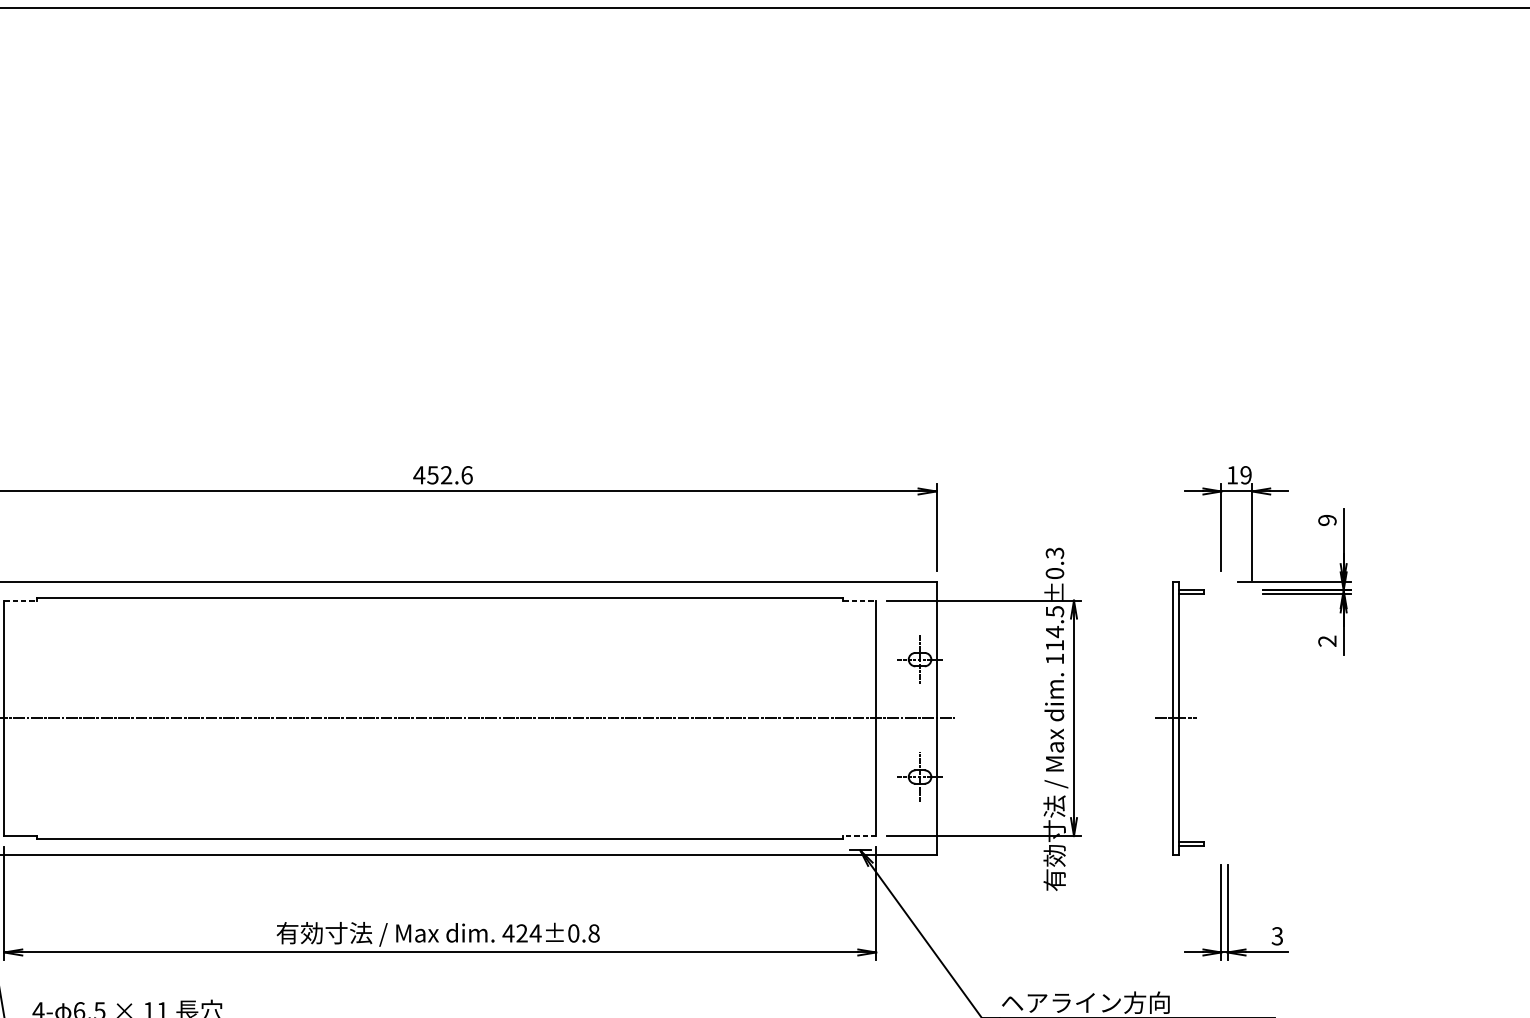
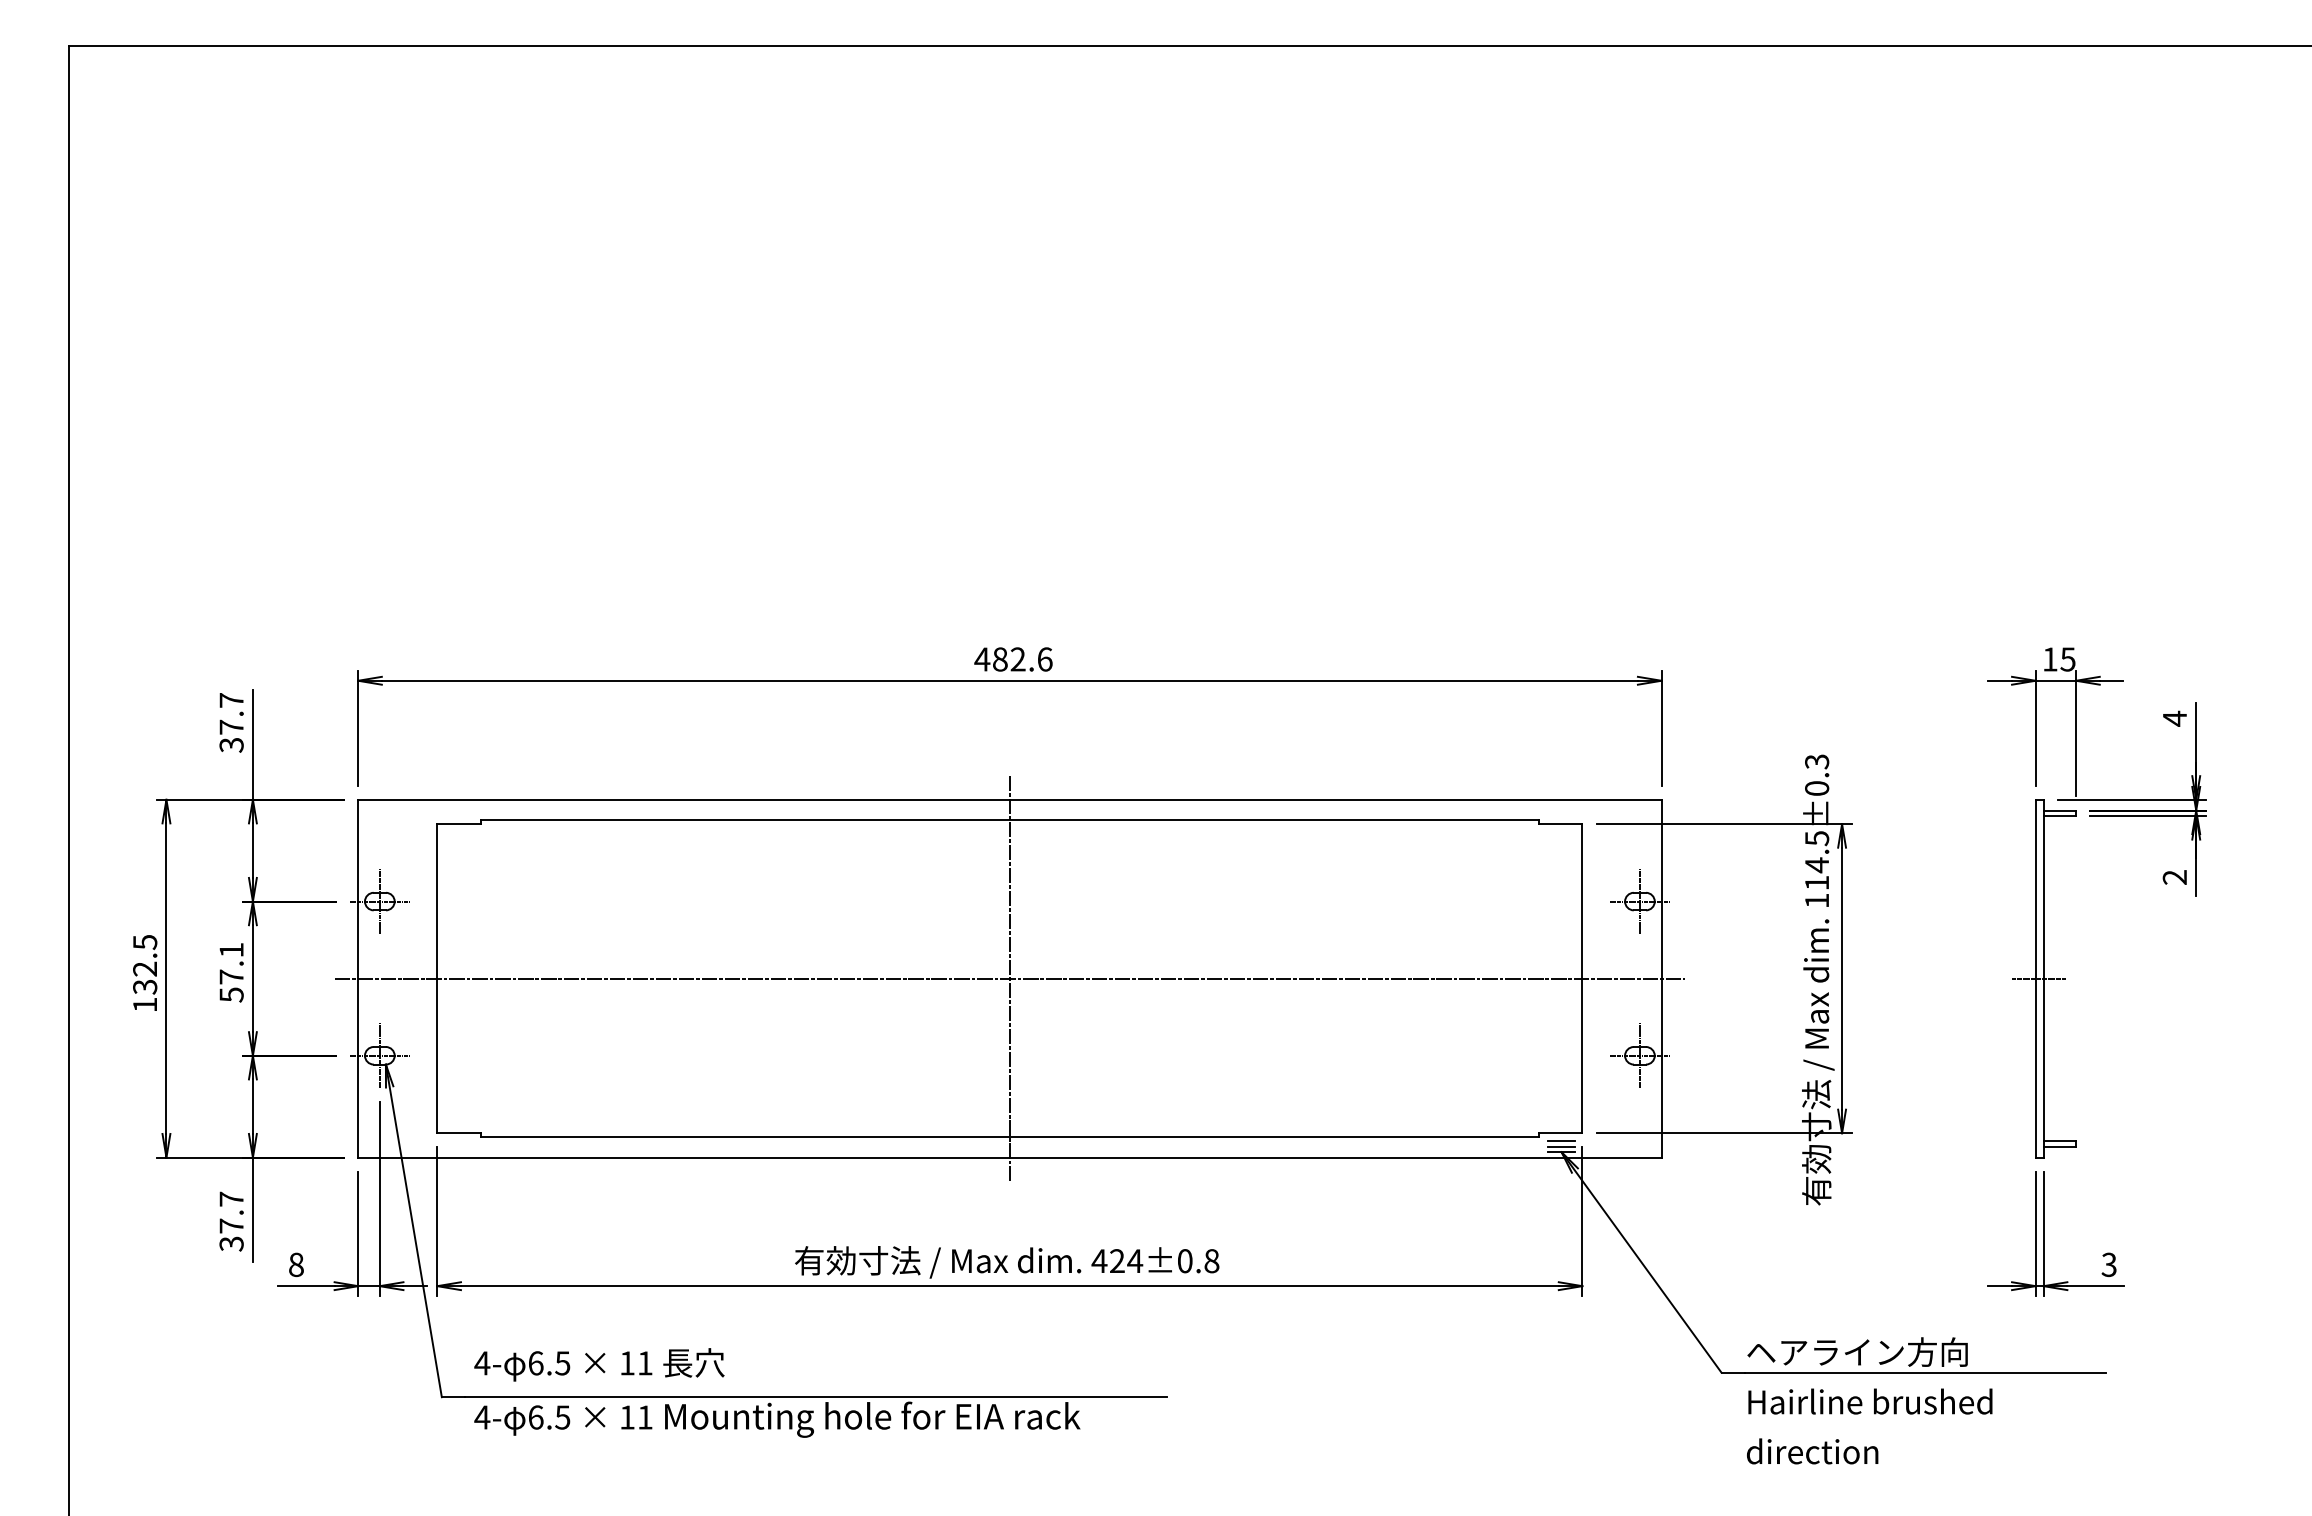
text: (432, 475) -> (999, 659), 452.6 -> 482.6
text: (1245, 475) -> (2067, 659), 19 -> 15
text: (1327, 520) -> (2174, 718), 9 -> 4
line: (20, 600) -> (458, 824), dashed -> solid
line: (859, 600) -> (1560, 824), dashed -> solid
line: (439, 718) -> (1009, 978), added
part: (1179, 718) -> (2044, 978), moved
line: (859, 836) -> (1560, 1133), dashed -> solid
line: (860, 842) -> (1561, 1141), added
line: (860, 846) -> (1561, 1146), added

